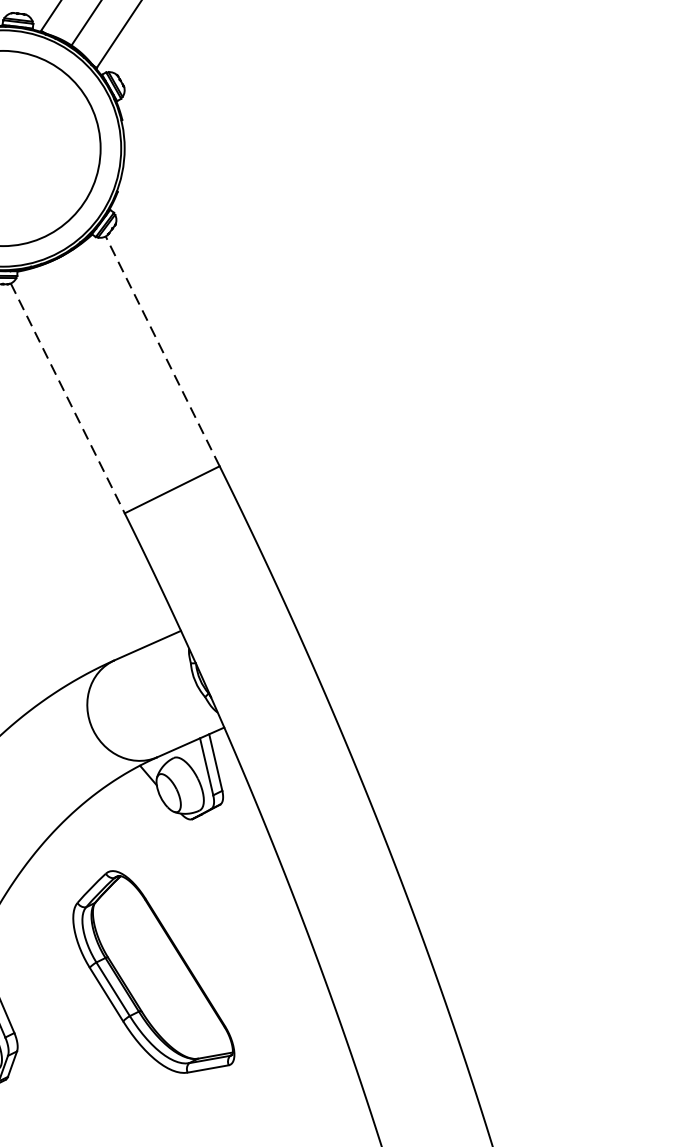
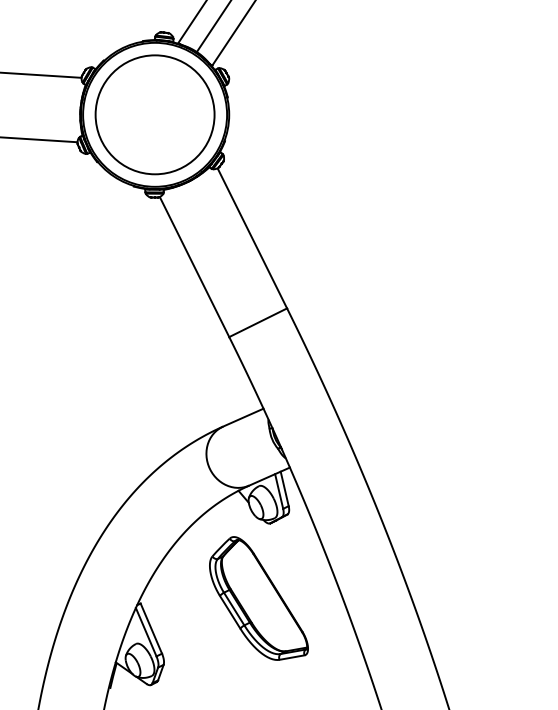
line: (162, 349) -> (252, 237), dashed -> solid
line: (67, 399) -> (194, 267), dashed -> solid
part: (153, 971) -> (258, 598), moved

